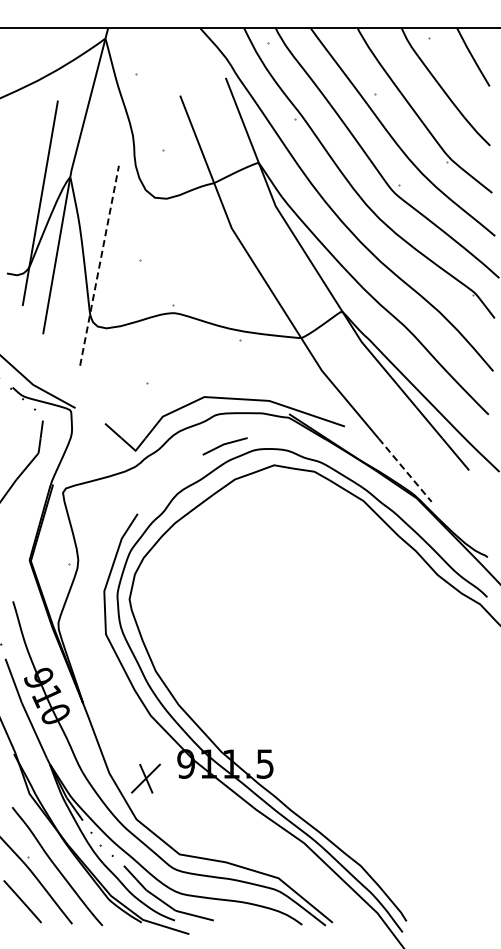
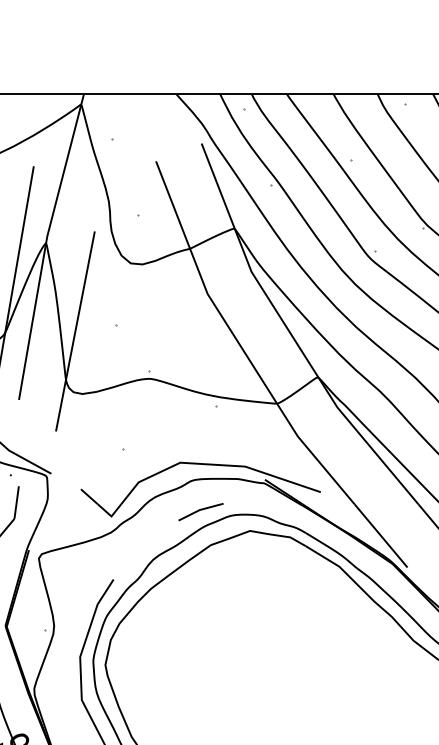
line: (99, 265) -> (75, 331), dashed -> solid
line: (405, 470) -> (381, 536), dashed -> solid

